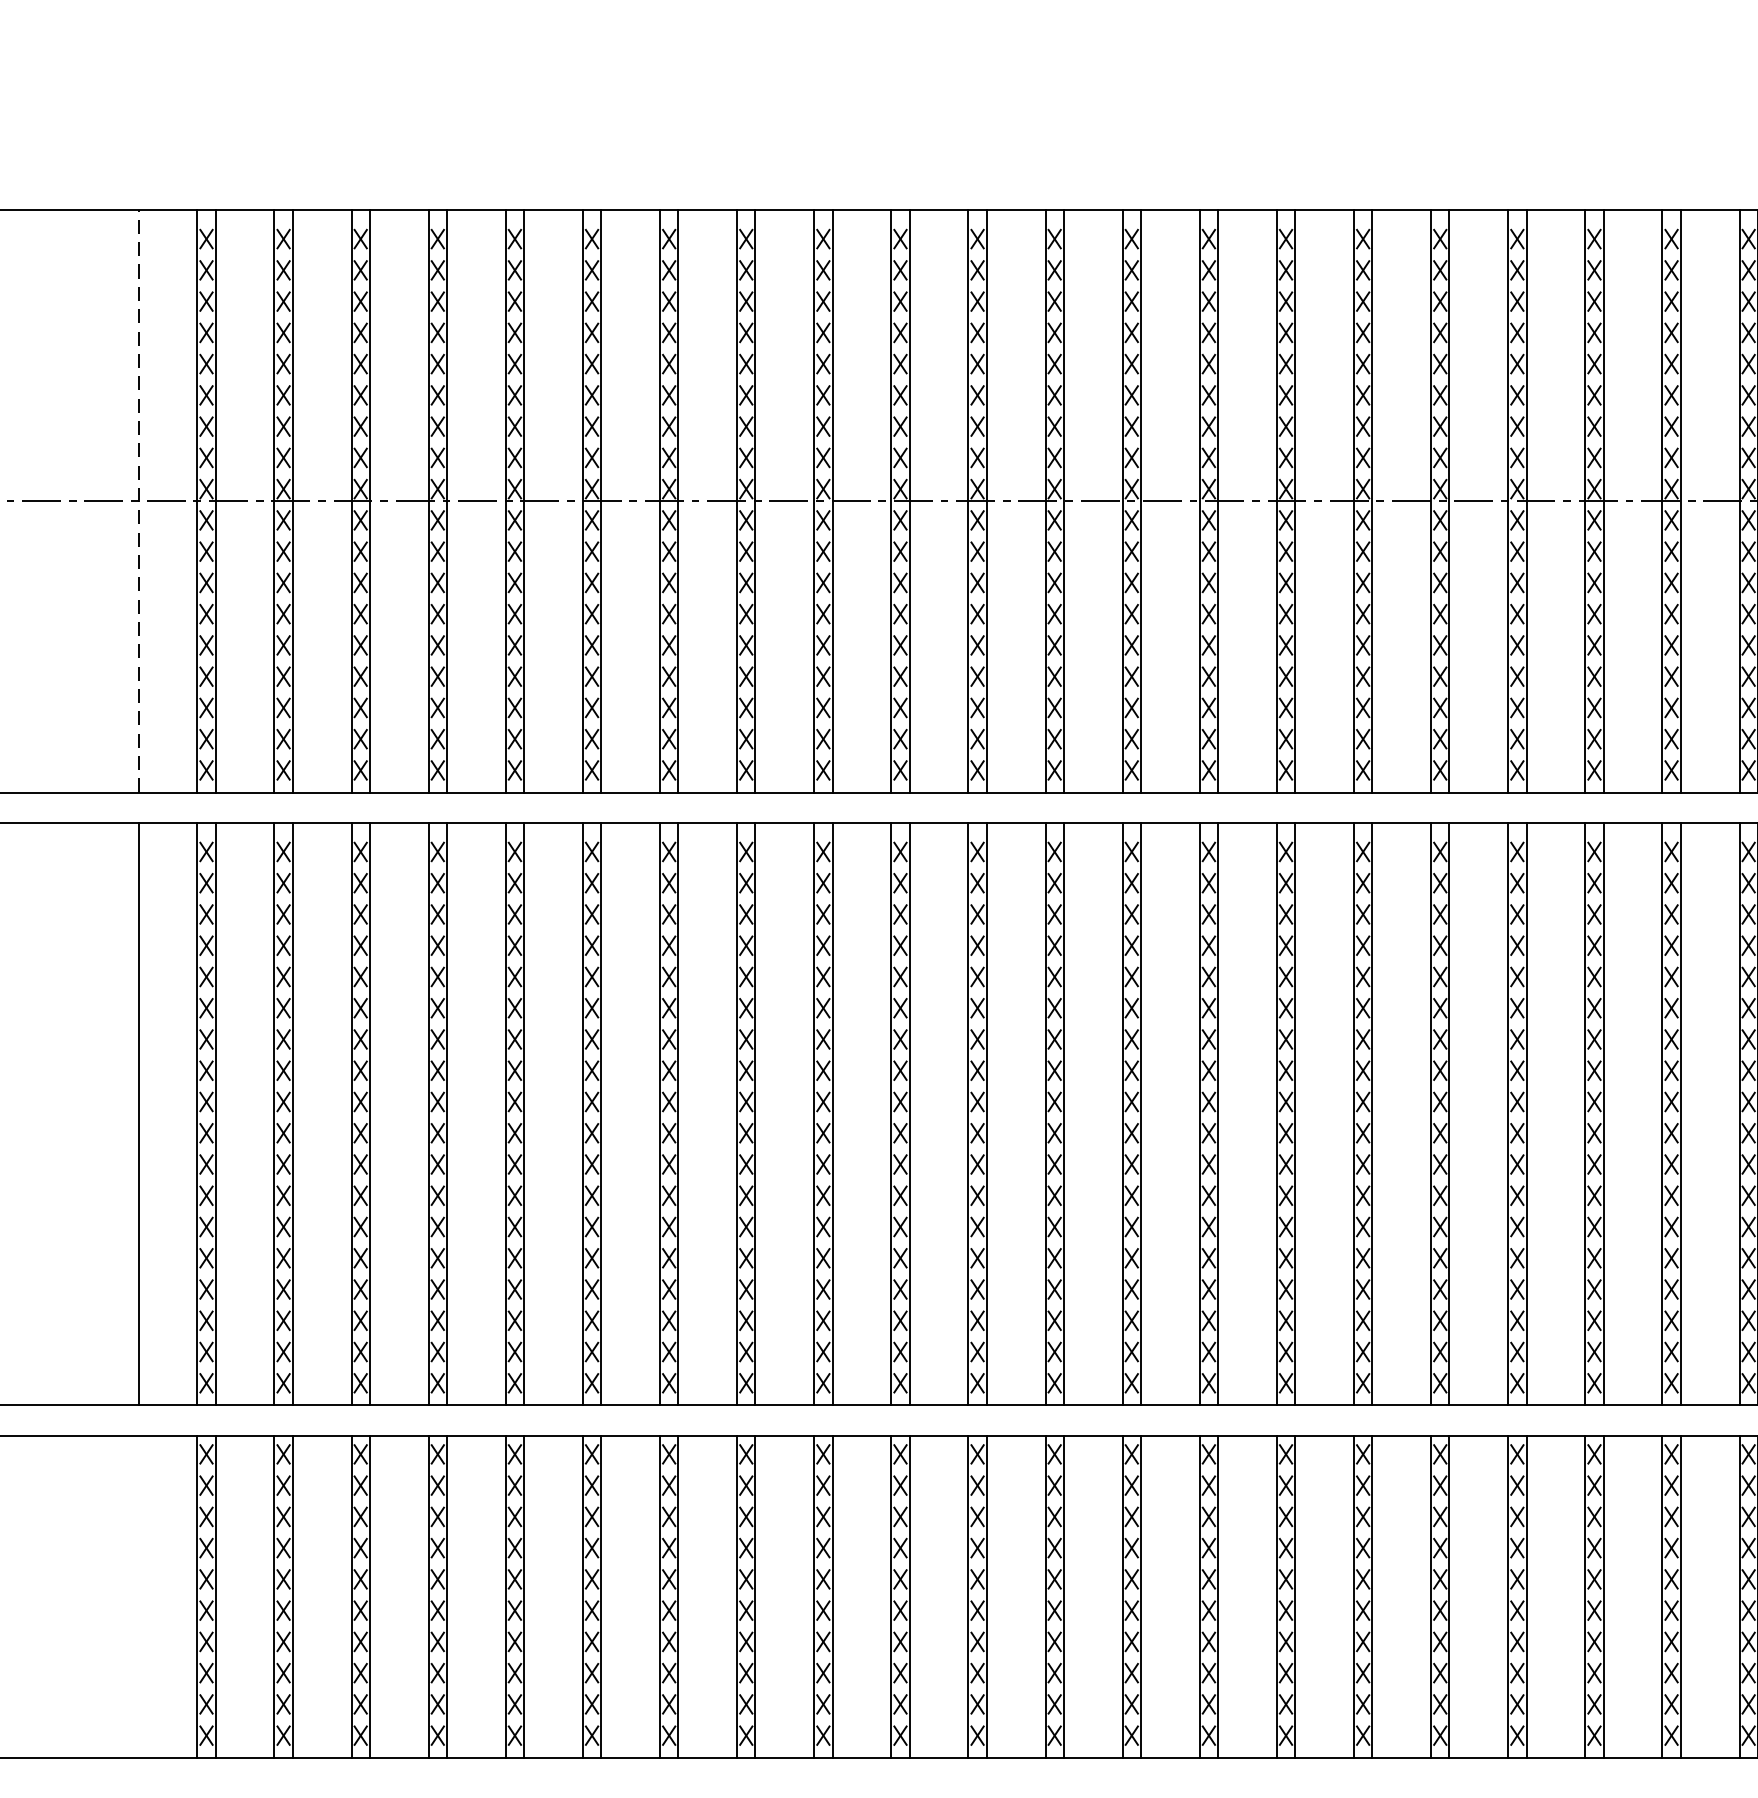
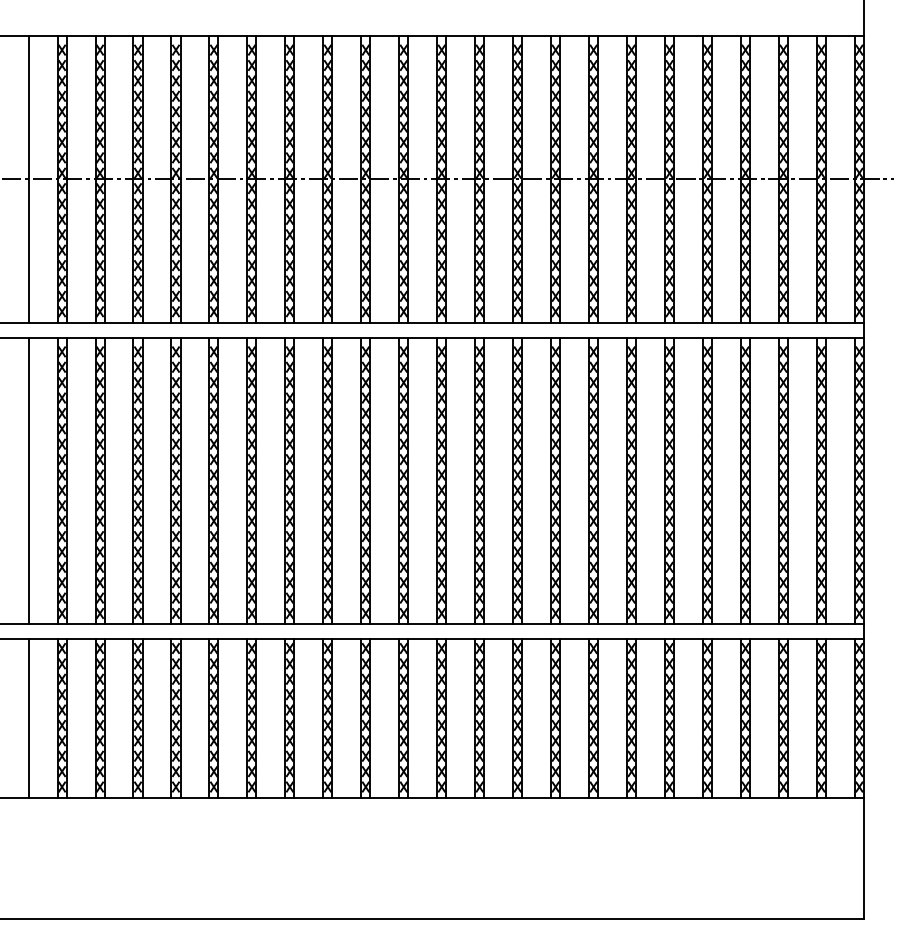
line: (138, 499) -> (28, 178), dashed -> solid
line: (138, 1596) -> (28, 718), added

